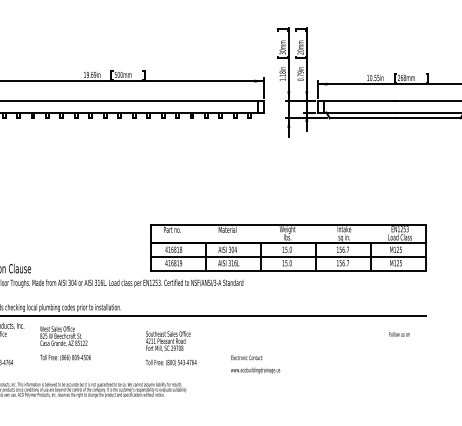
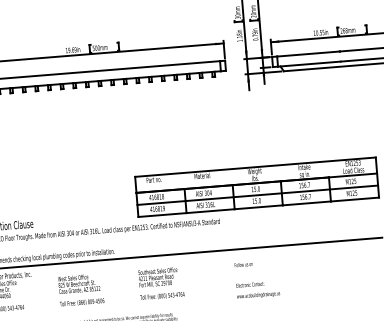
text: (399, 334) -> (243, 264), moved
text: (65, 343) -> (81, 290), moved
text: (255, 364) -> (258, 290), moved

